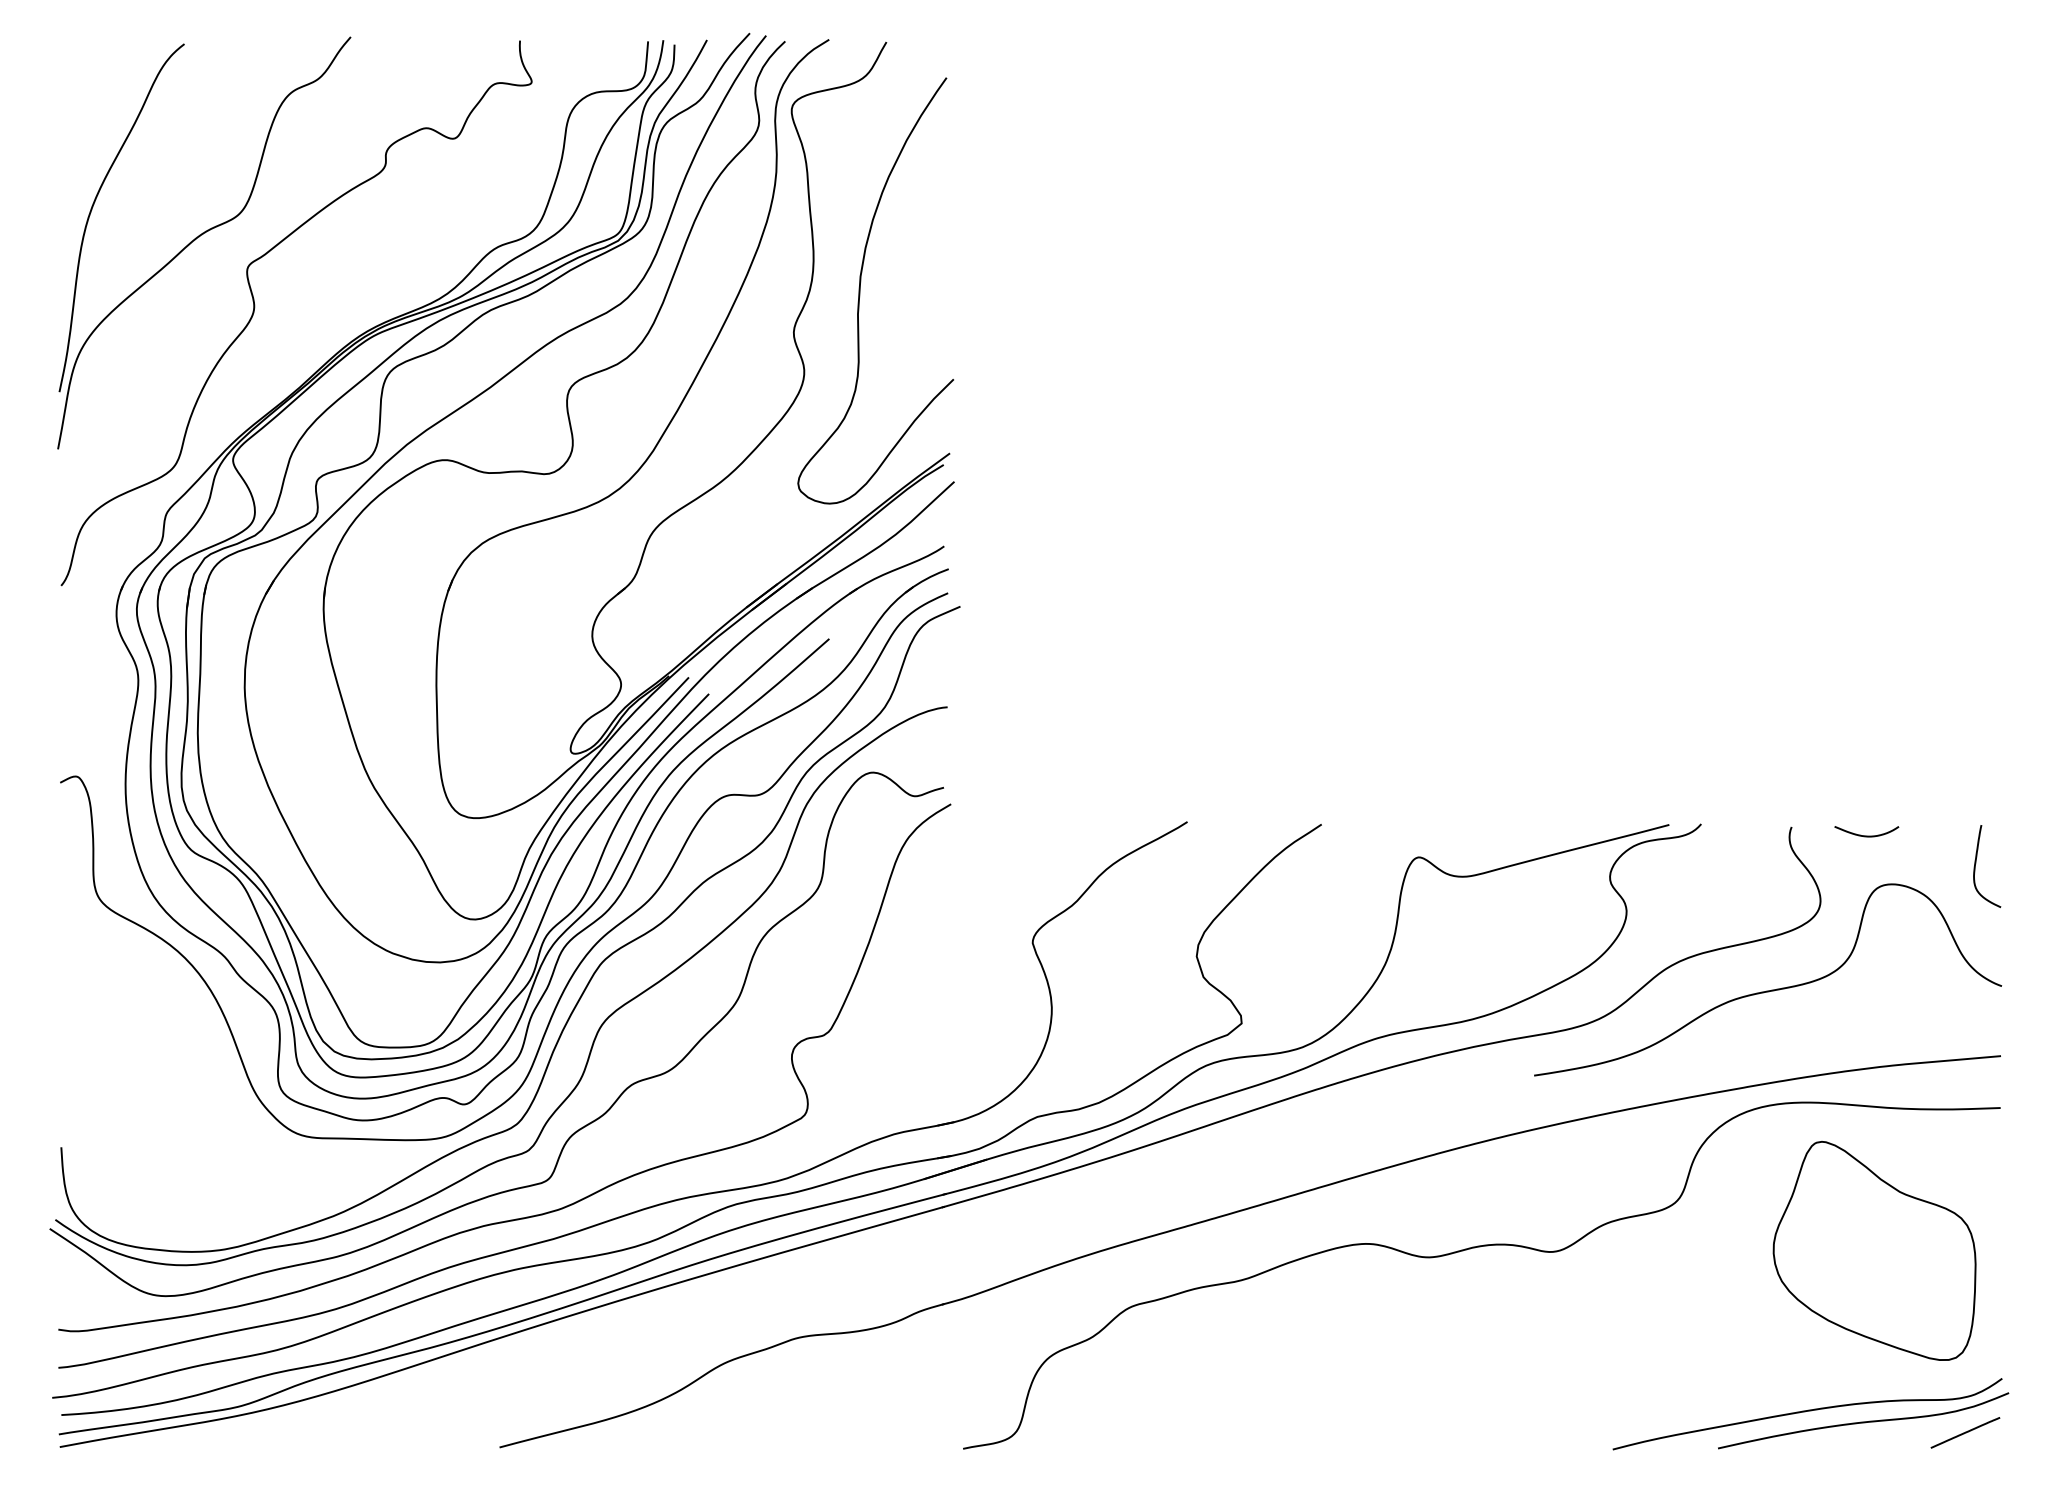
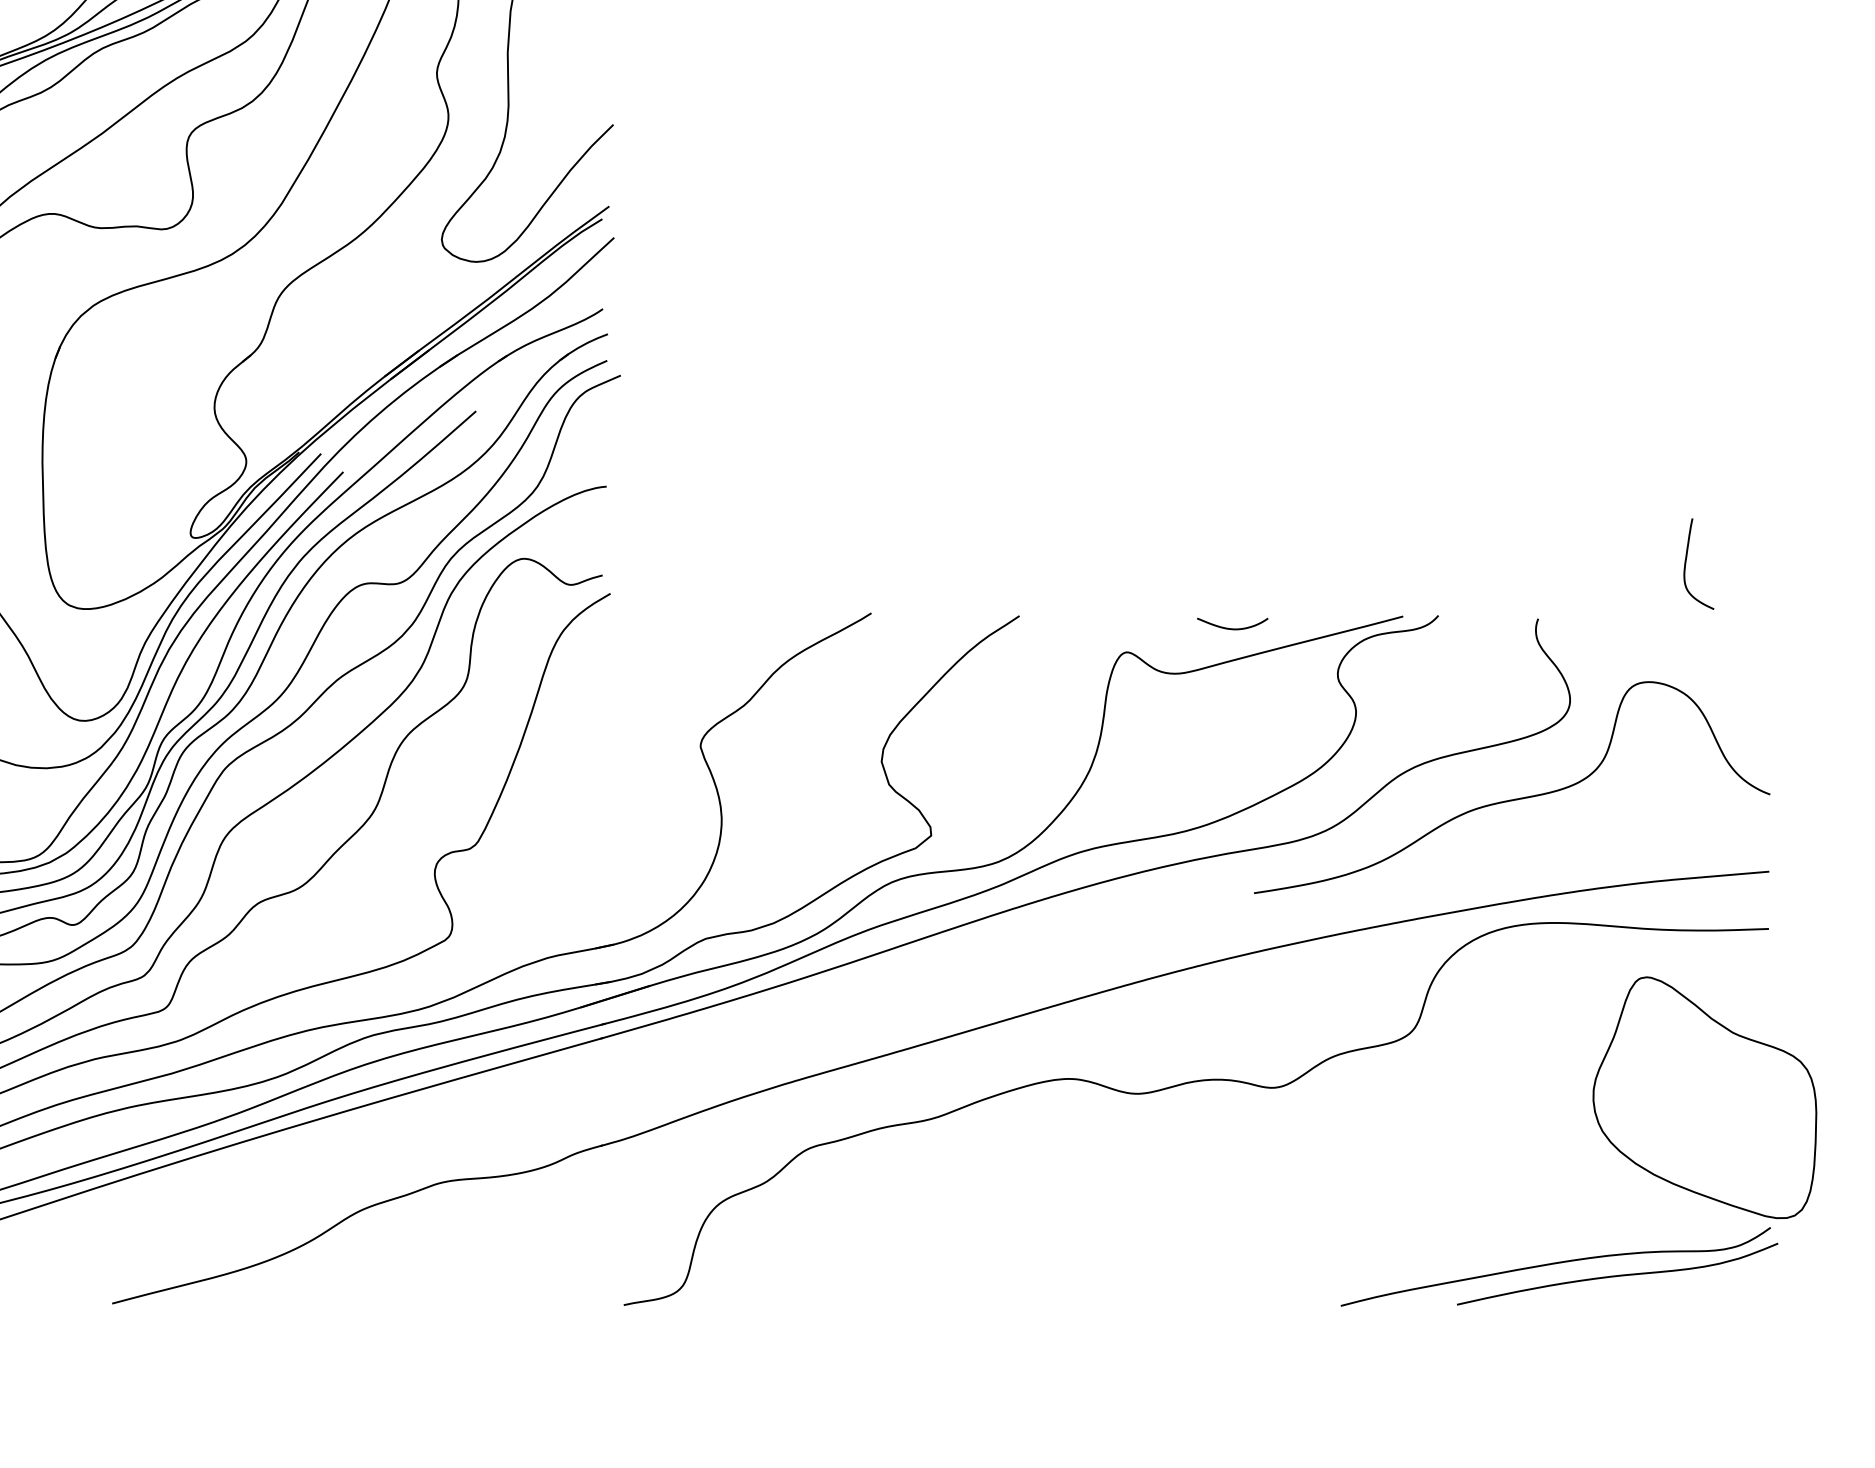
curve: (1866, 835) -> (1232, 628), moved
curve: (1976, 863) -> (1687, 560), moved
part: (1874, 1250) -> (1704, 1097), moved
line: (1965, 1432) -> (1730, 1287), removed

